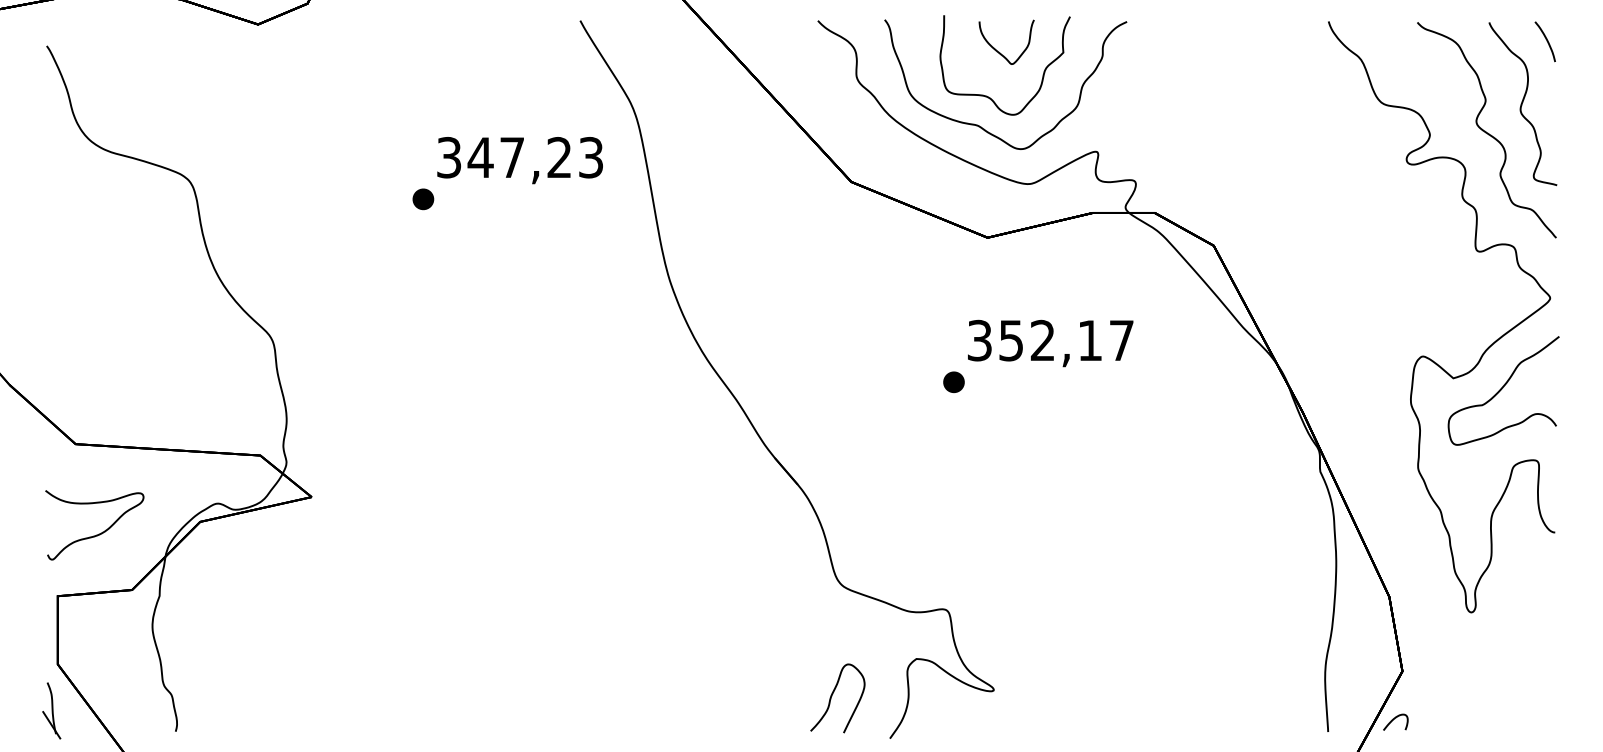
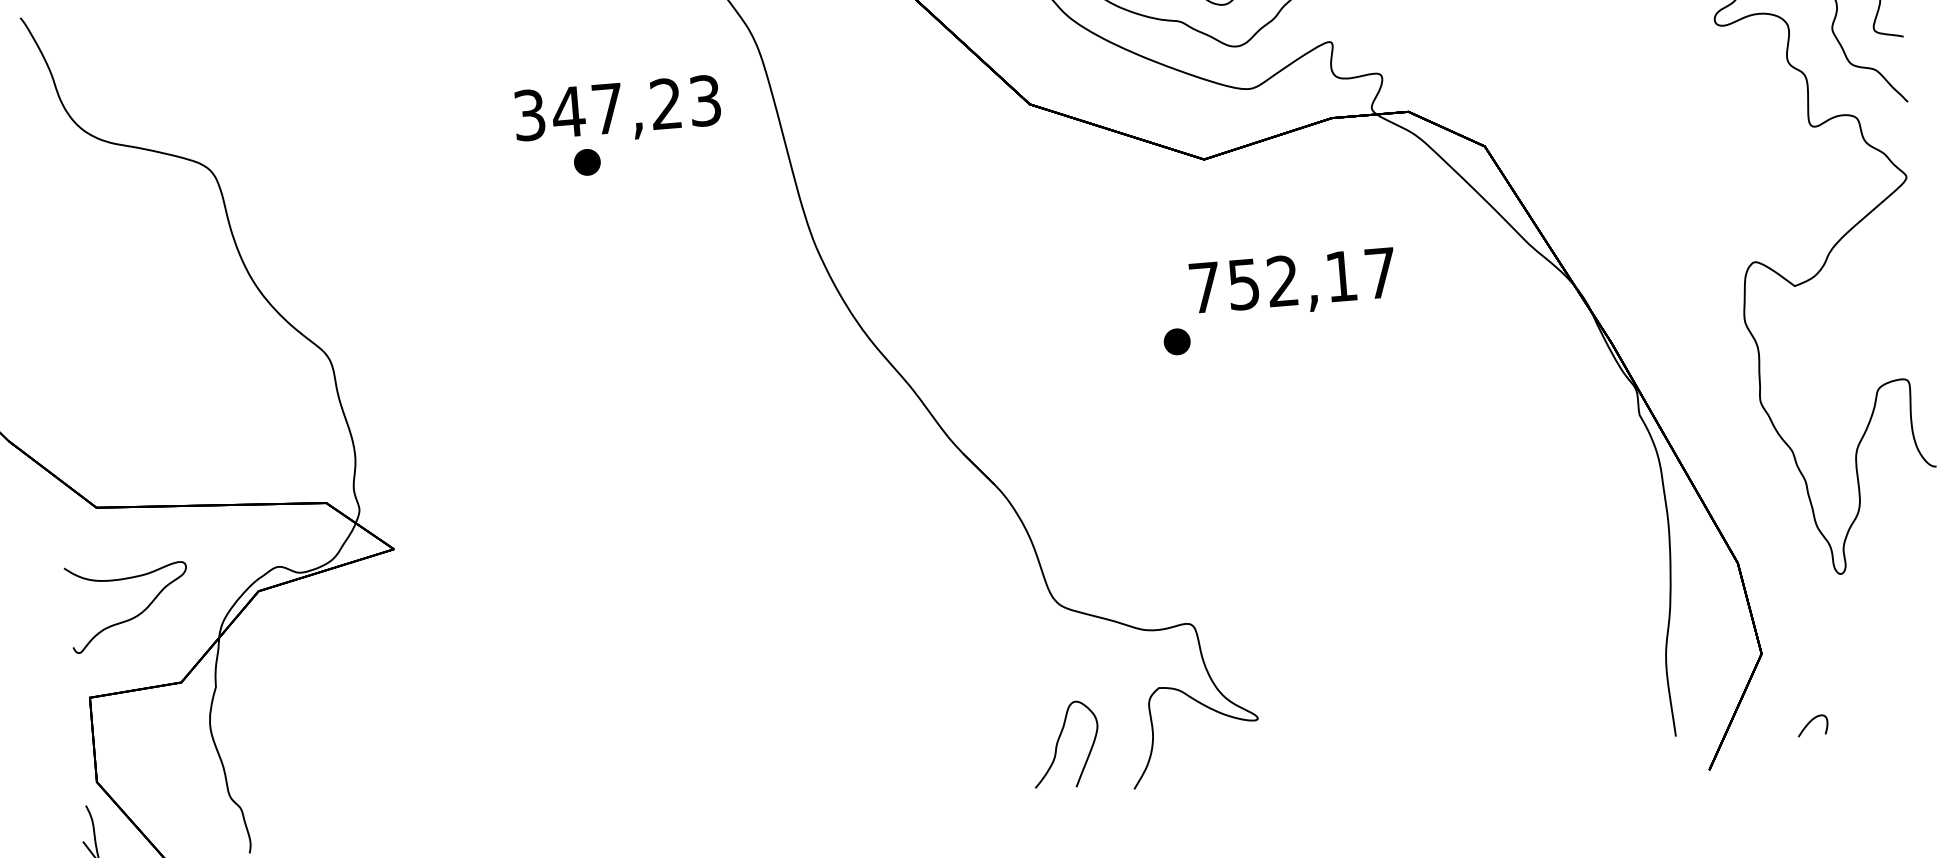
part: (423, 199) -> (587, 162), moved
text: (979, 340) -> (1204, 287), 352,17 -> 752,17
curve: (1502, 389) -> (1856, 294), removed
curve: (1394, 719) -> (1810, 722), moved

